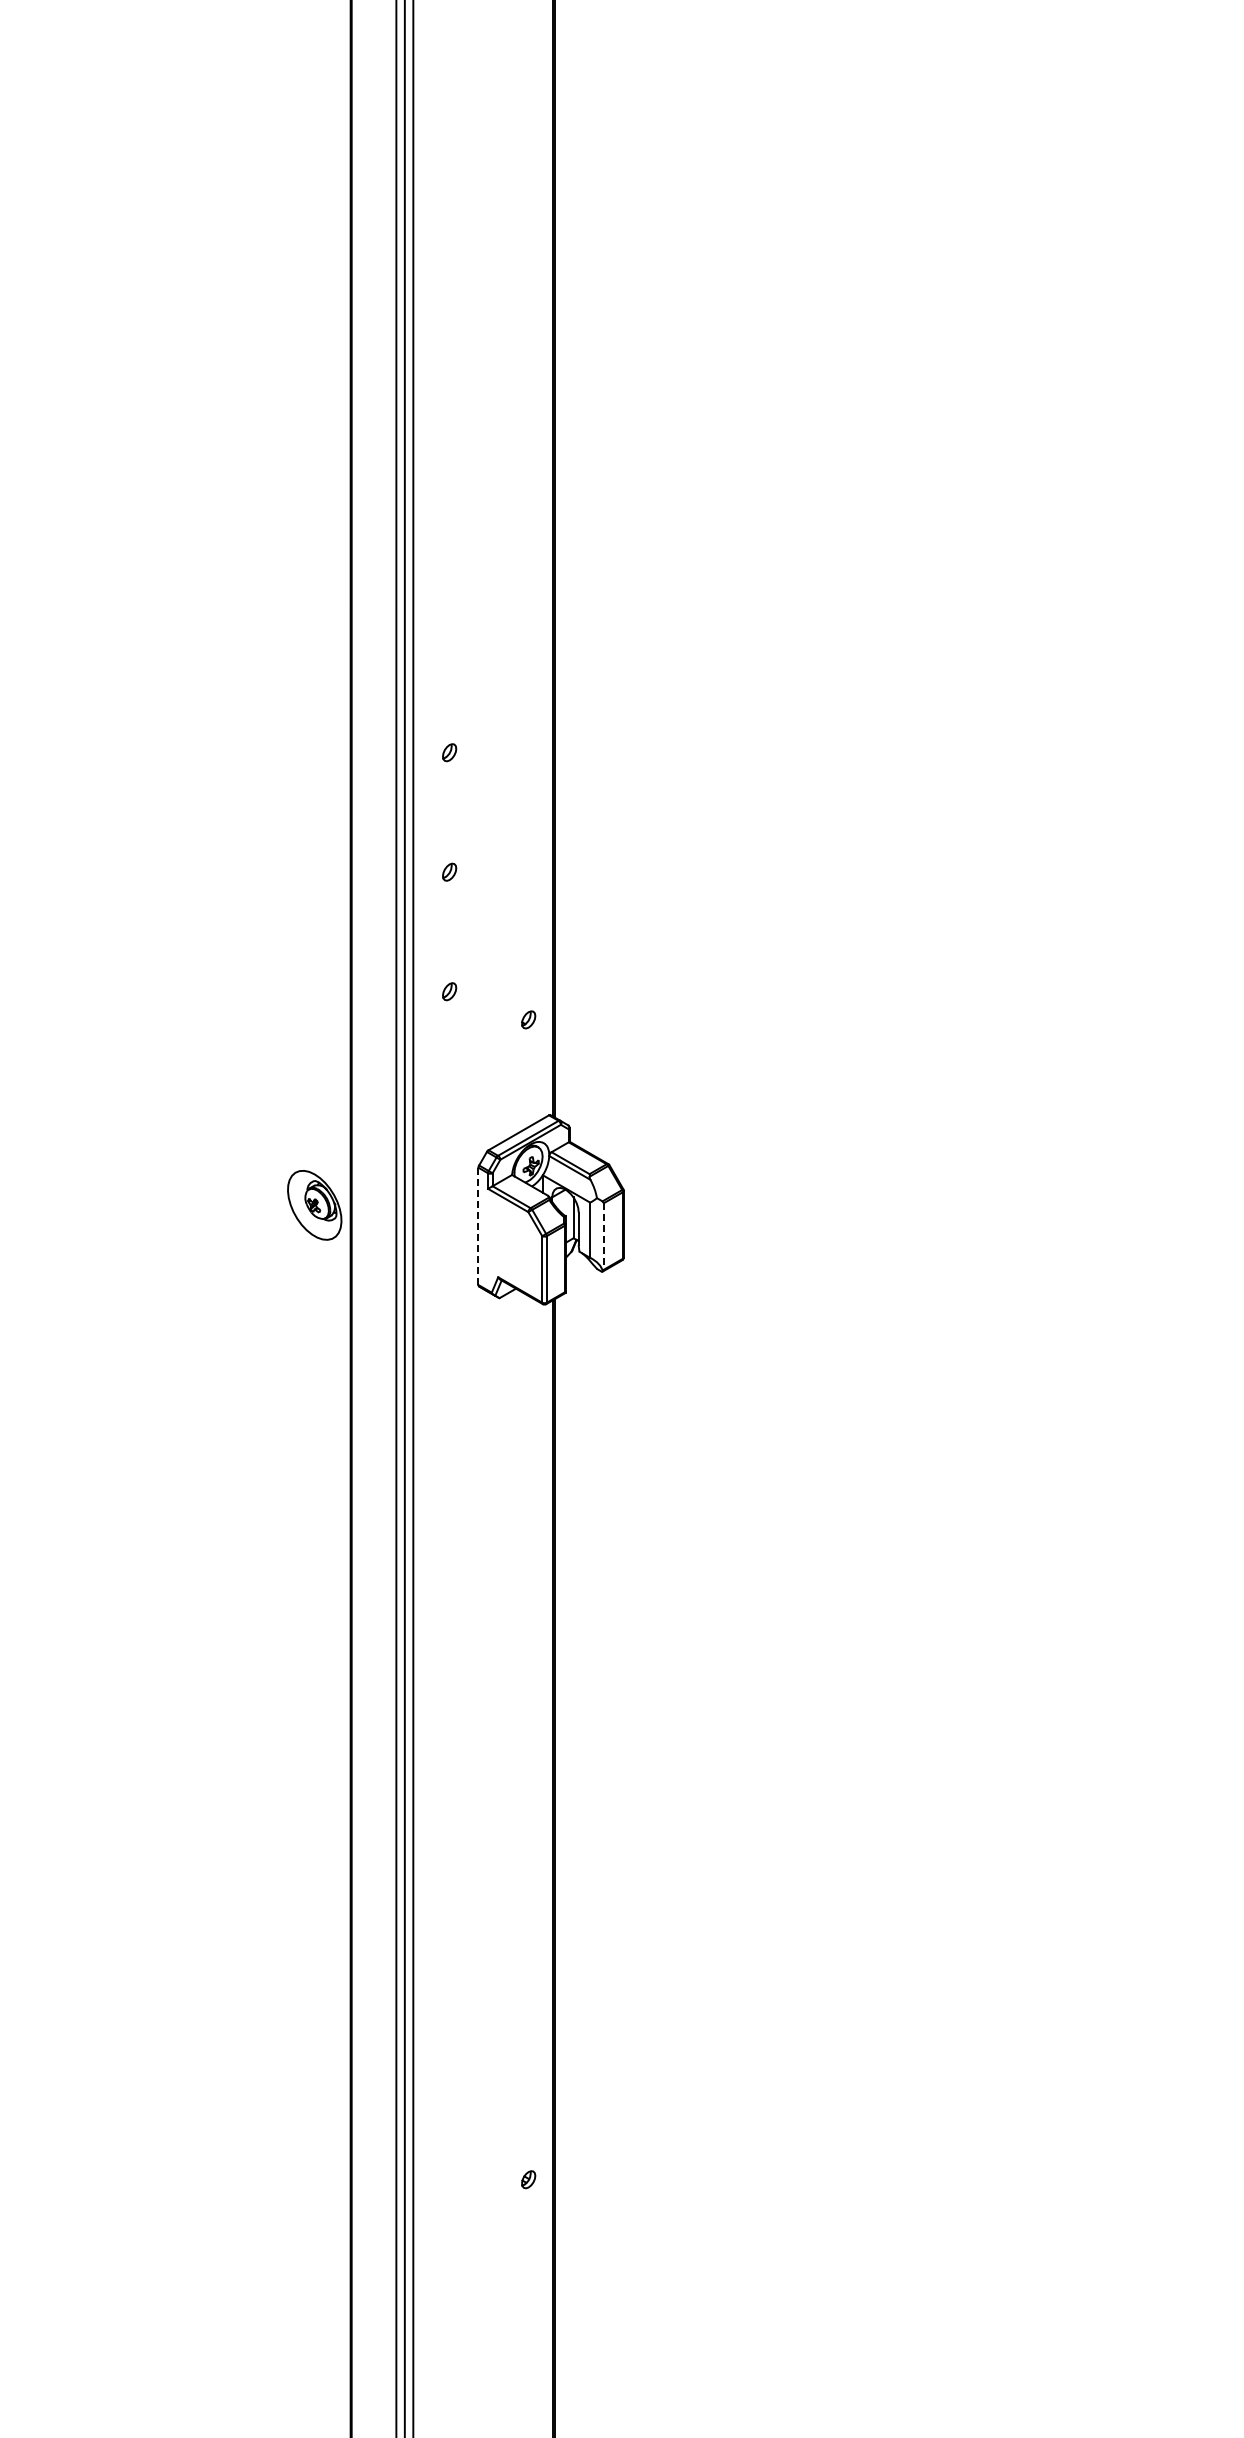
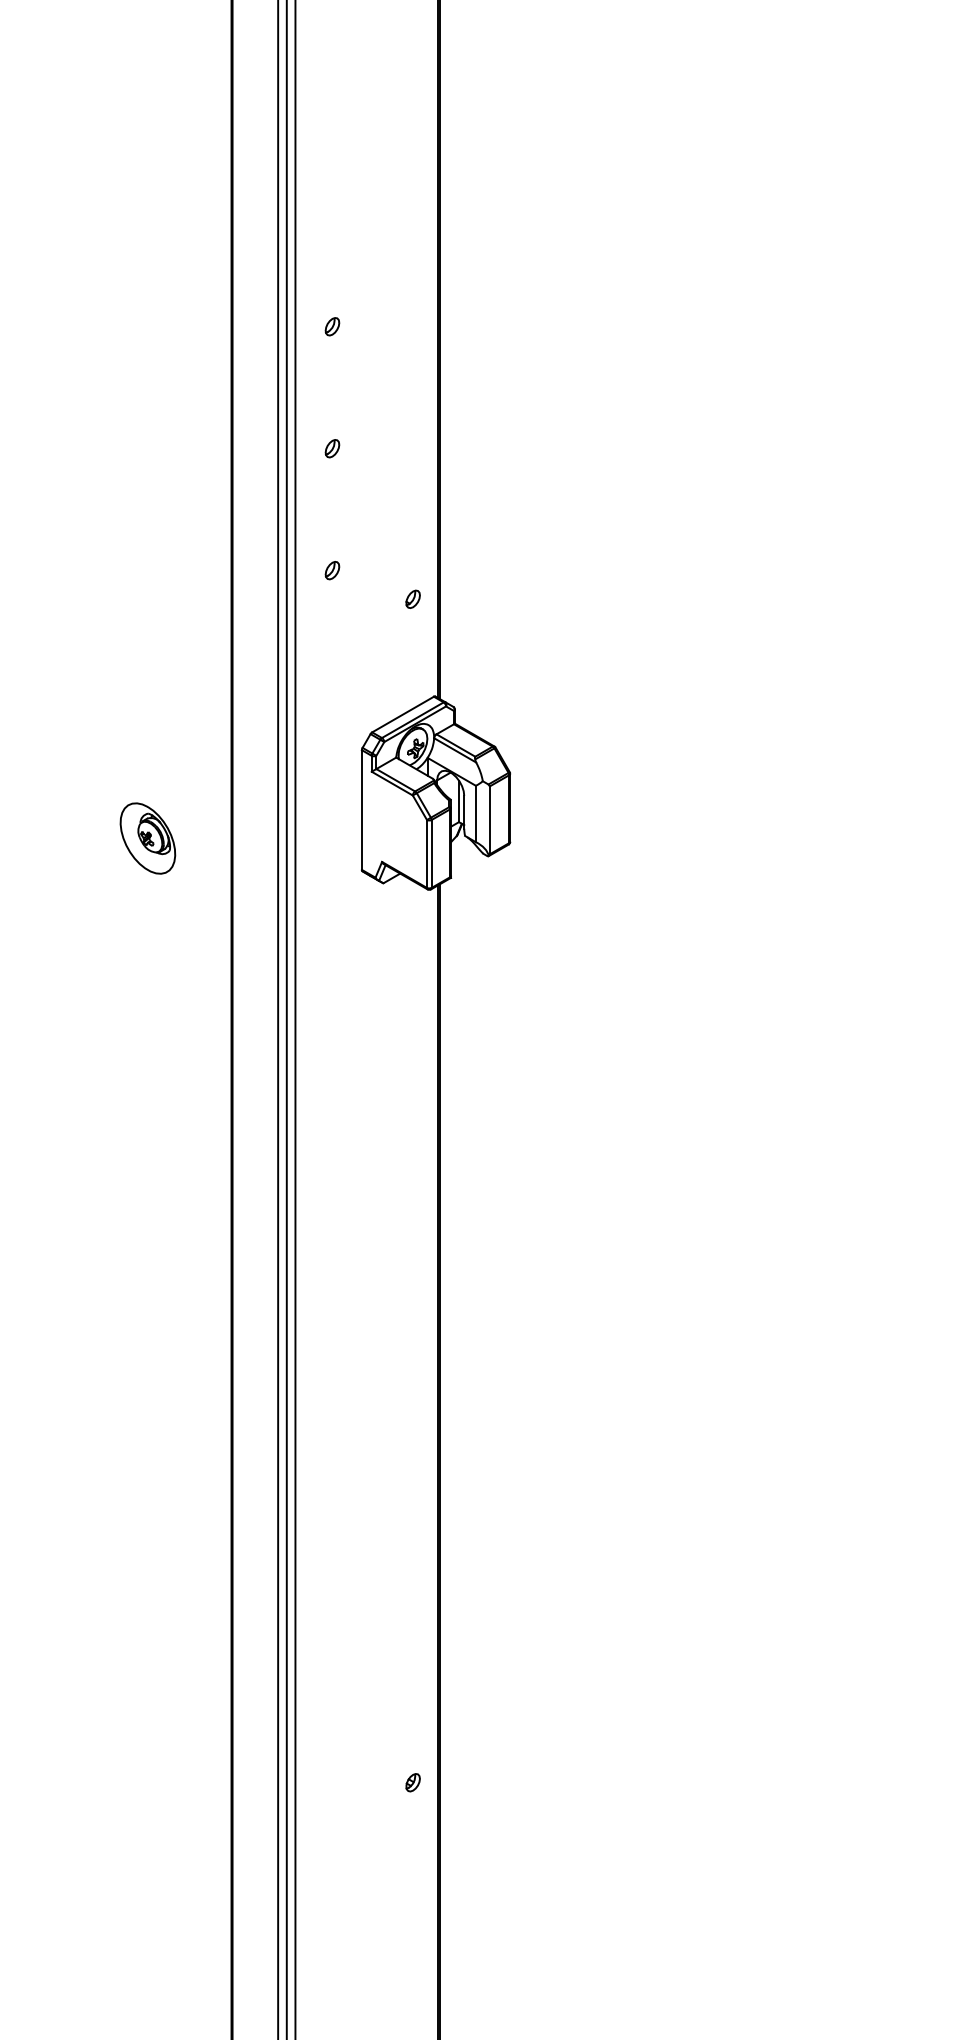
part: (314, 1205) -> (147, 838), moved
line: (478, 1226) -> (361, 810), dashed -> solid
line: (603, 1236) -> (489, 820), dashed -> solid

